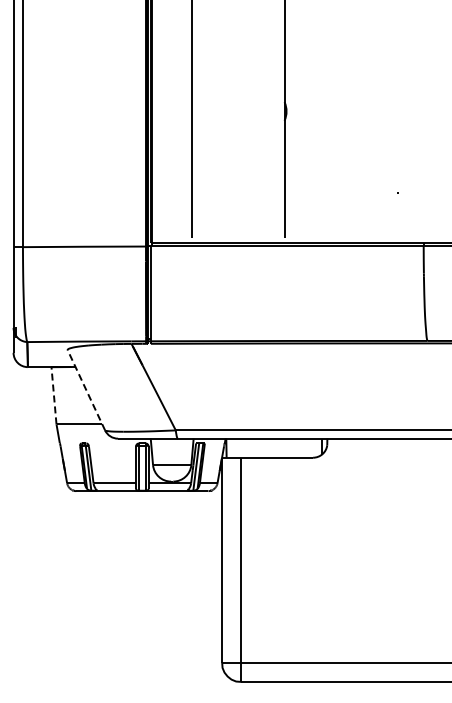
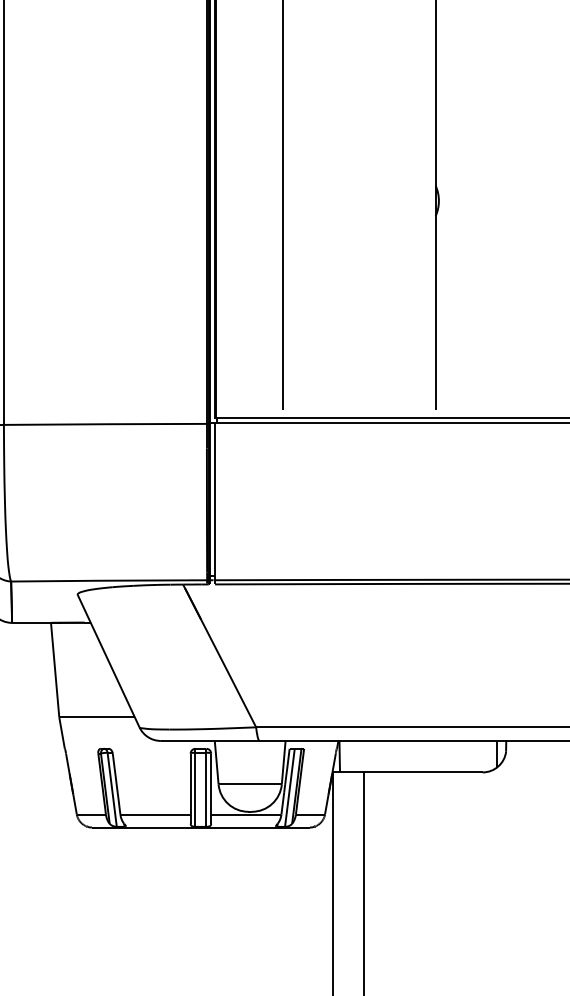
line: (86, 389) -> (108, 659), dashed -> solid
line: (54, 395) -> (55, 669), dashed -> solid

